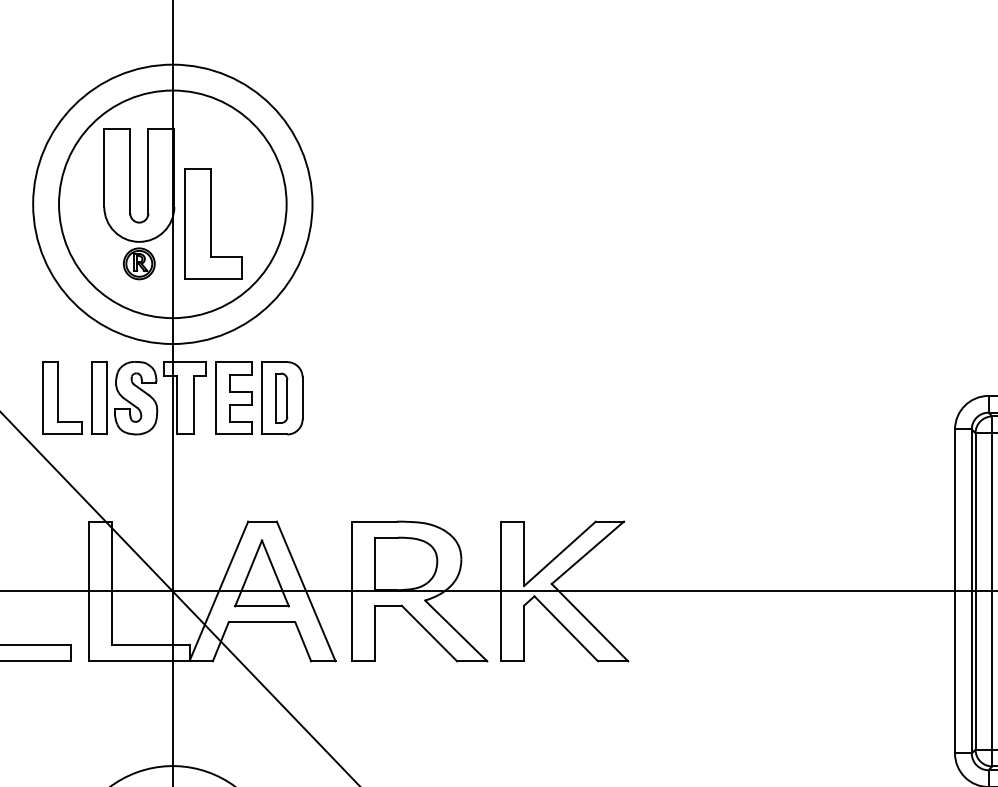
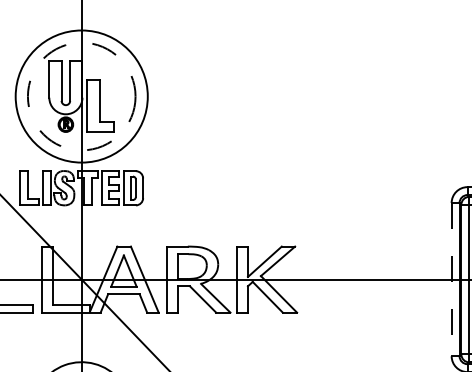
circle: (172, 204) -> (81, 96), solid -> dashed
line: (954, 591) -> (451, 279), solid -> dashed

